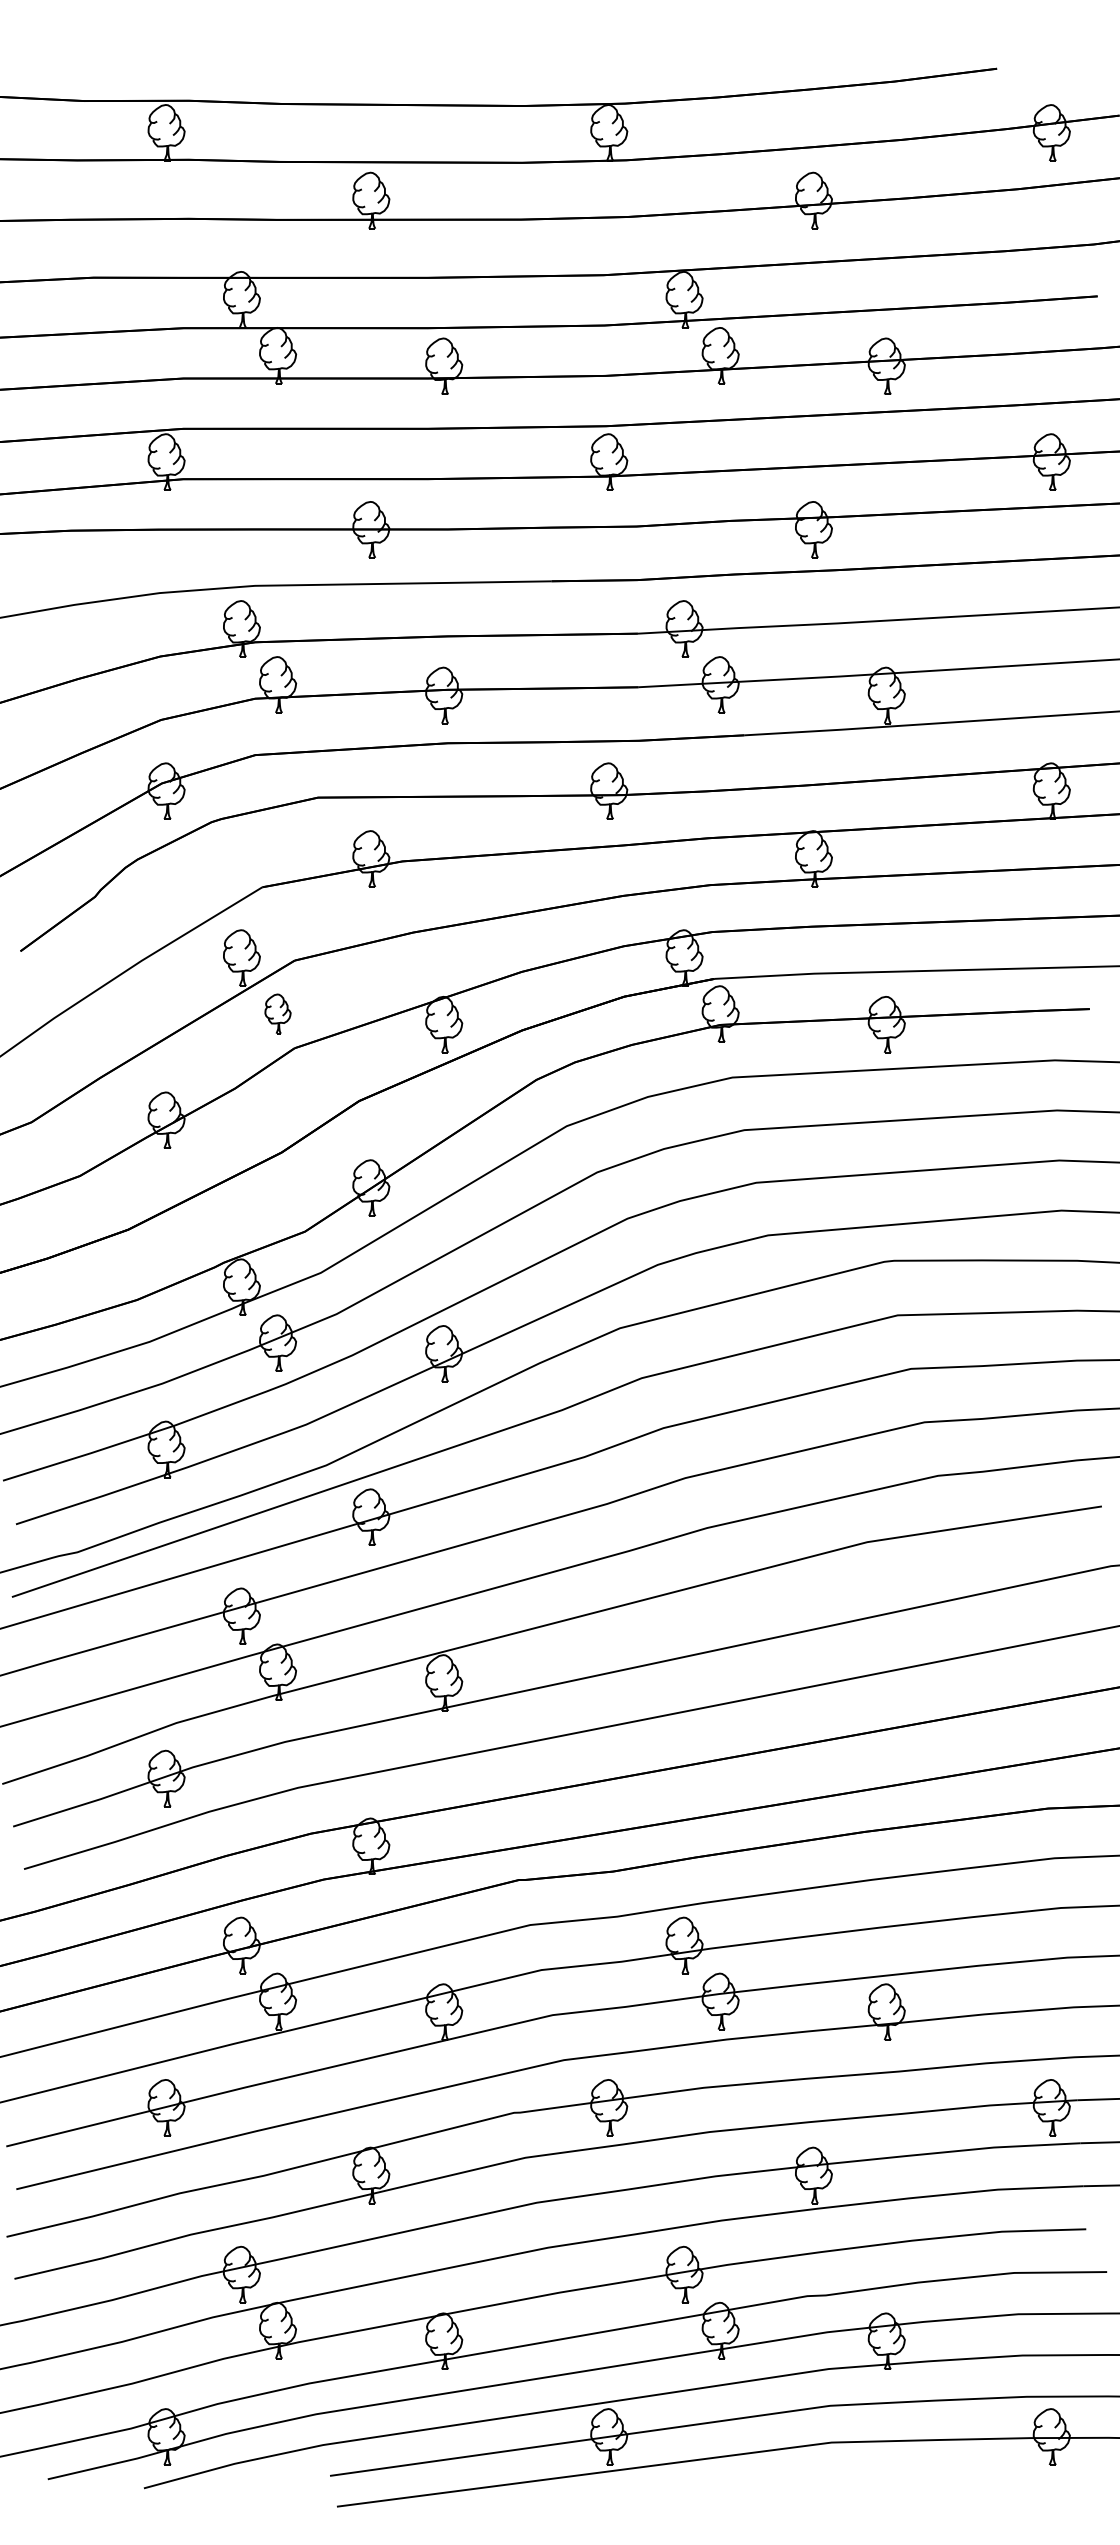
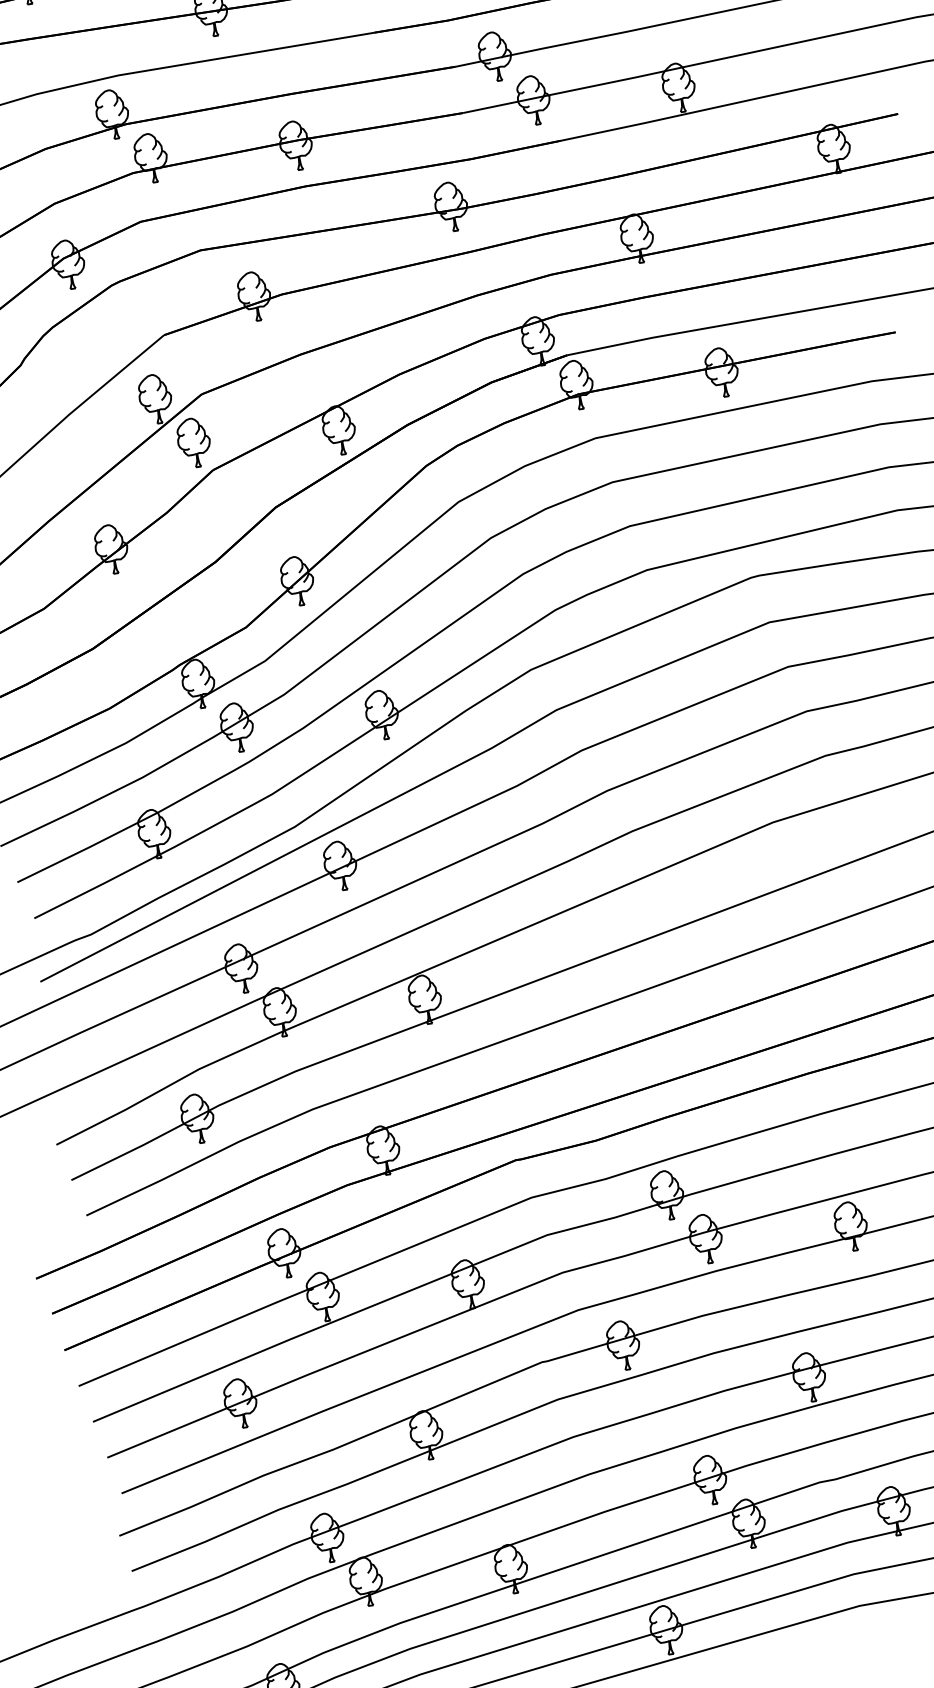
part: (277, 1013) -> (193, 442), size x1.43

